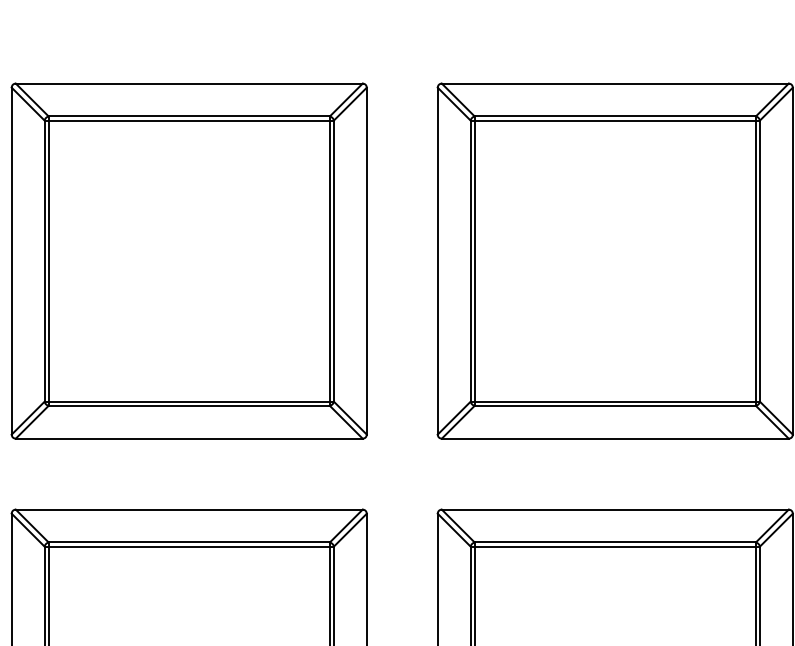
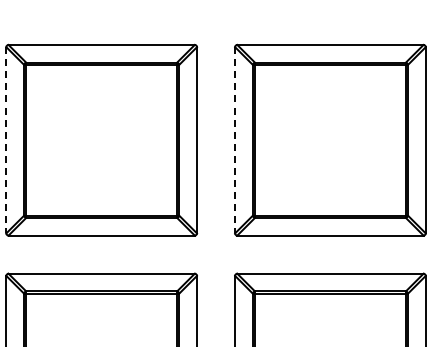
line: (12, 261) -> (6, 140), solid -> dashed
line: (438, 261) -> (235, 140), solid -> dashed

